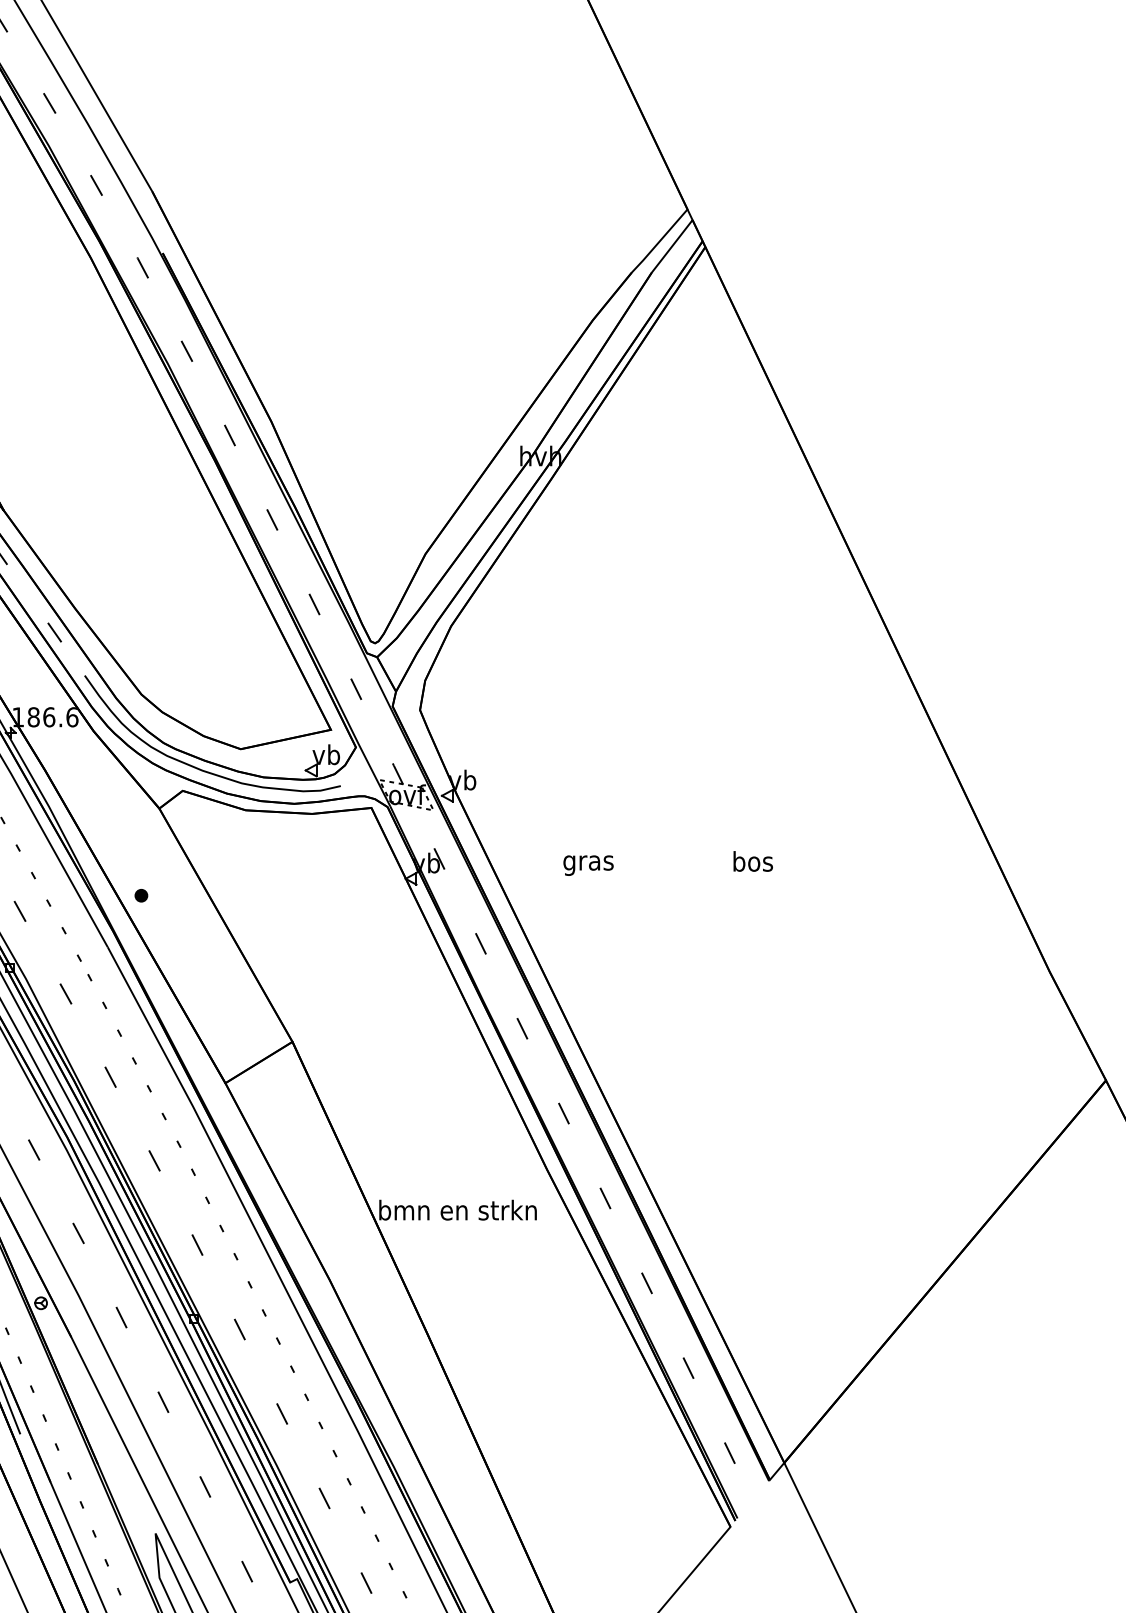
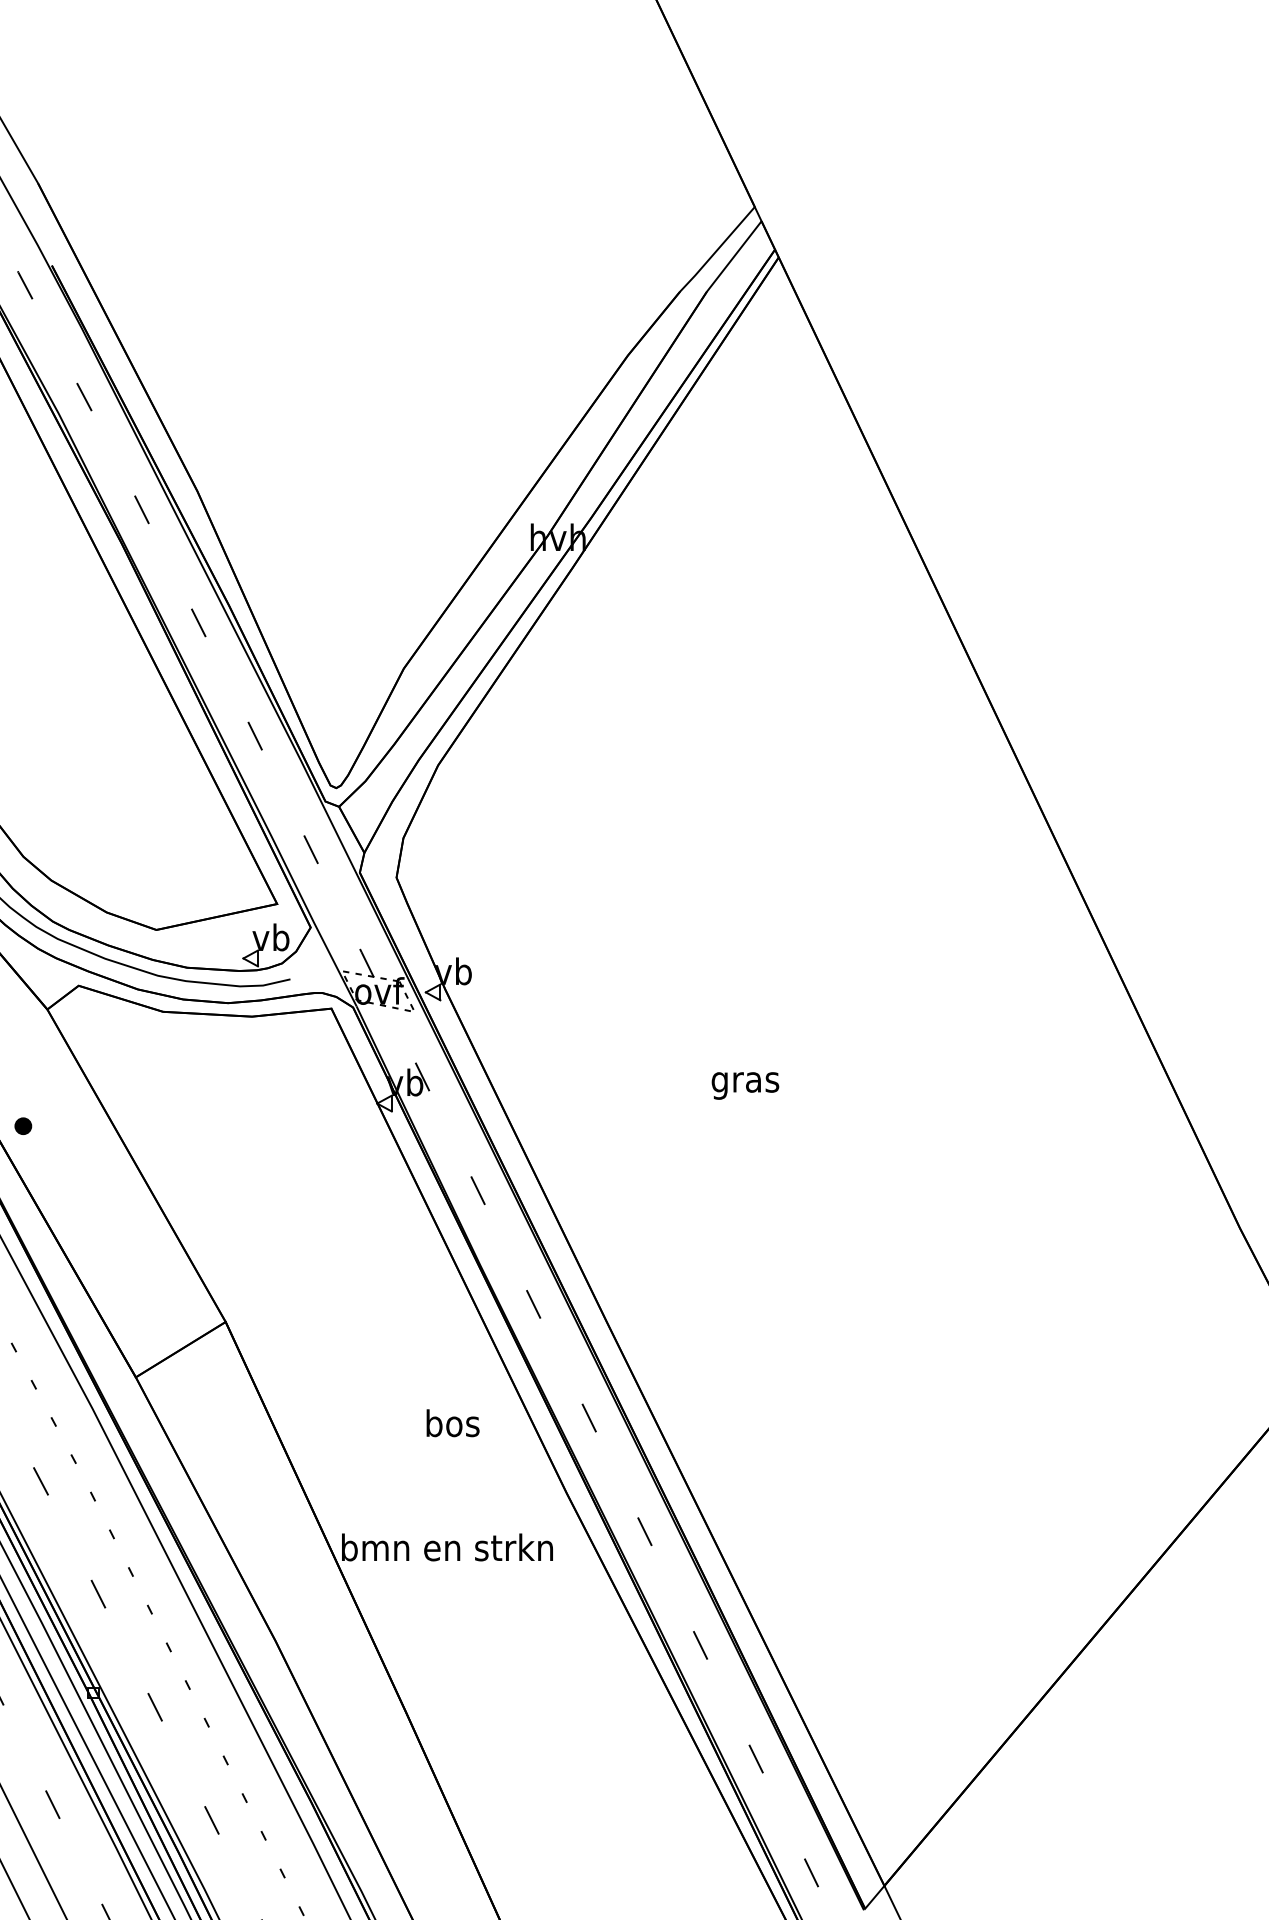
text: (752, 861) -> (452, 1423), moved
text: (588, 865) -> (745, 1085), moved

